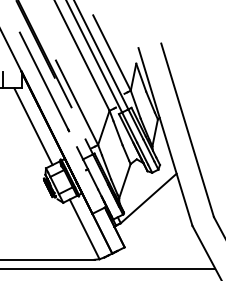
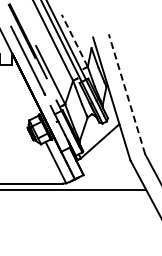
line: (111, 52) -> (74, 40), solid -> dashed
line: (33, 126) -> (20, 91), removed
line: (188, 130) -> (127, 94), solid -> dashed

